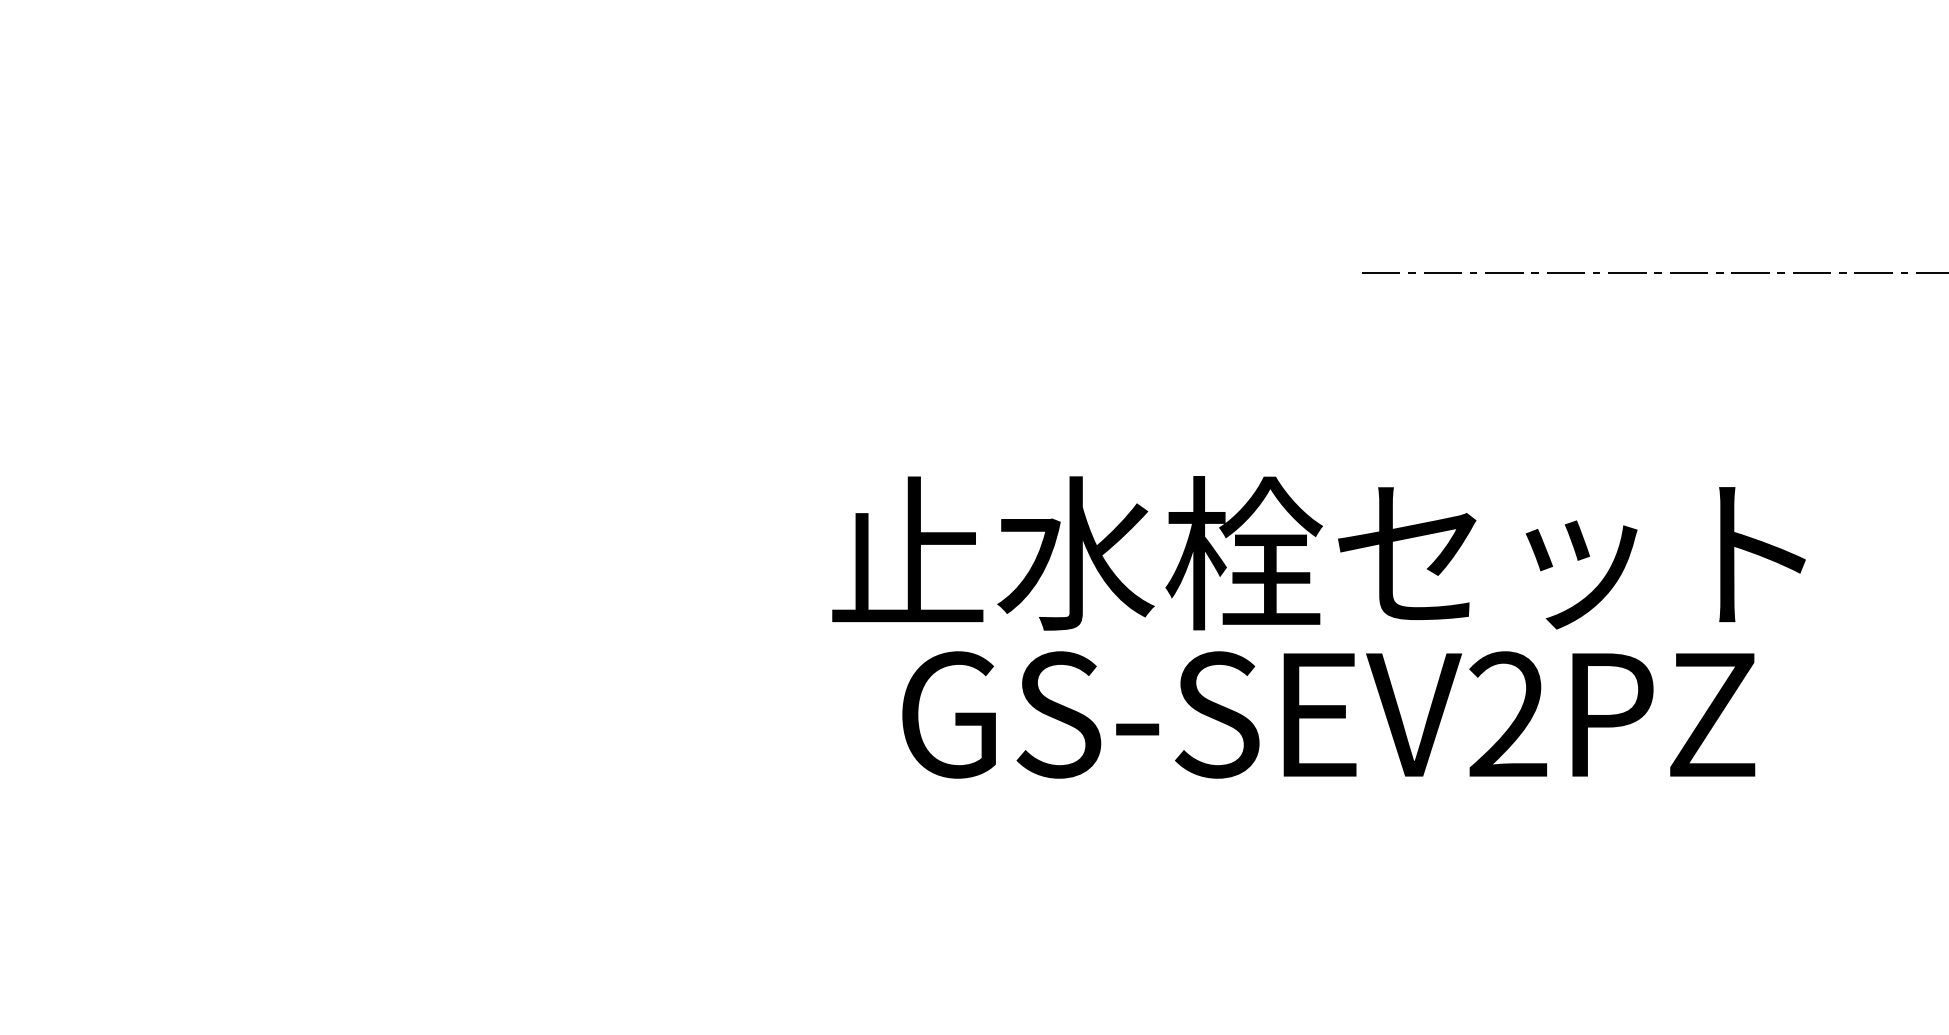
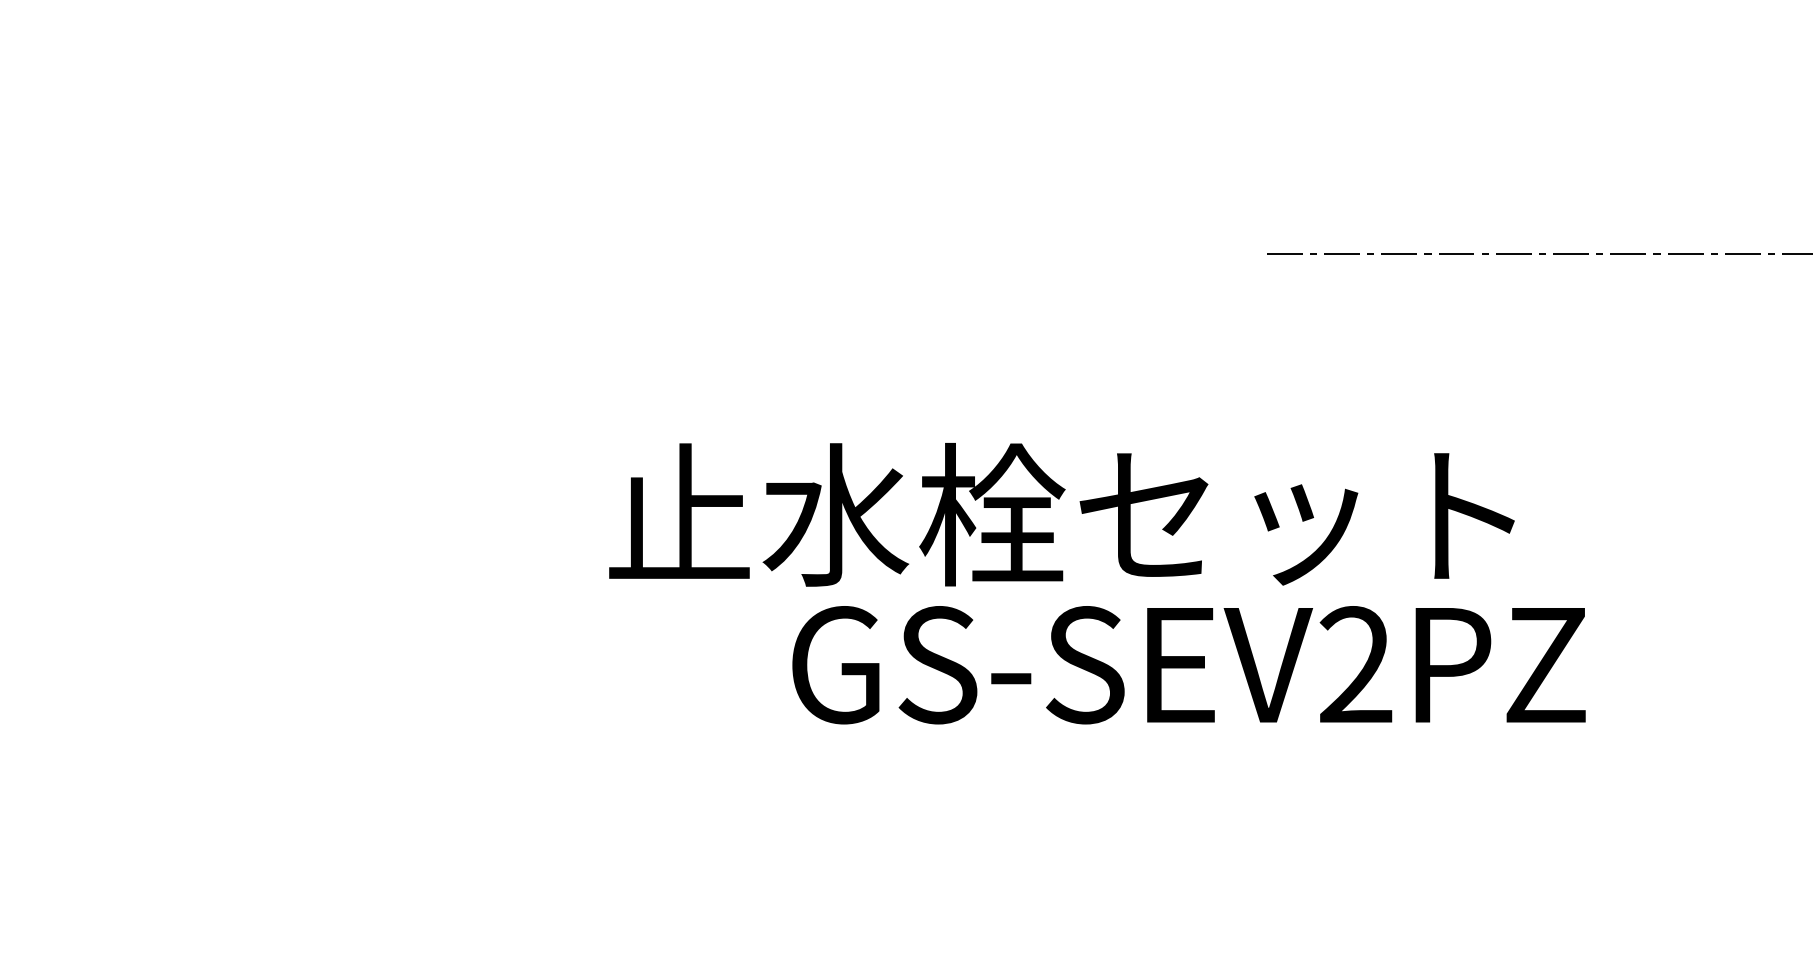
text: (1318, 552) -> (1061, 514), moved
text: (1328, 715) -> (1188, 665), moved

